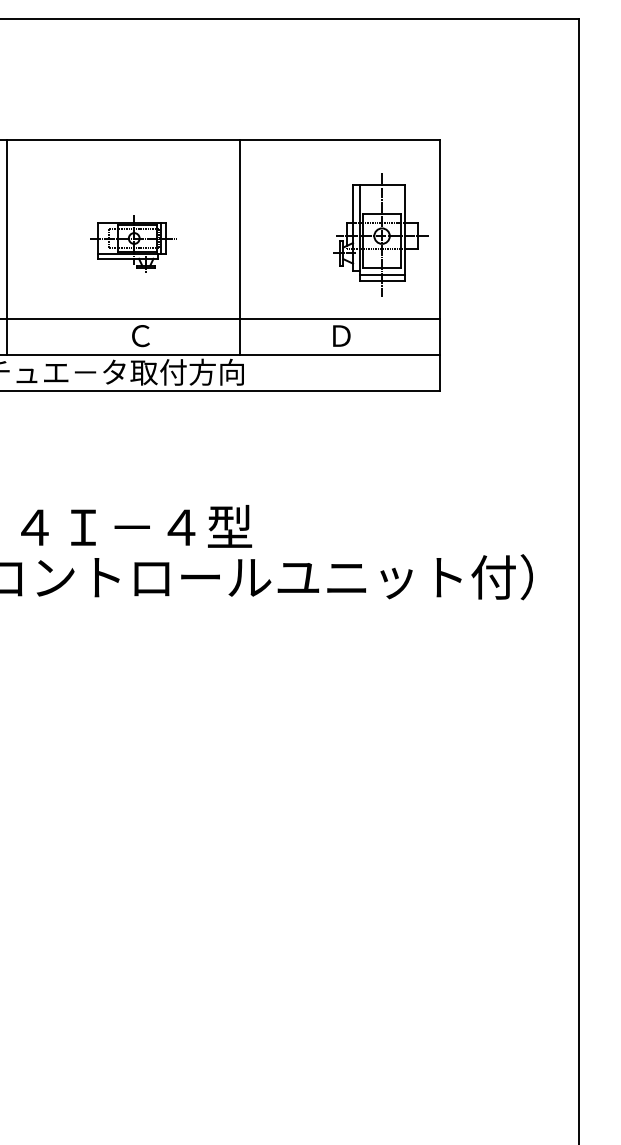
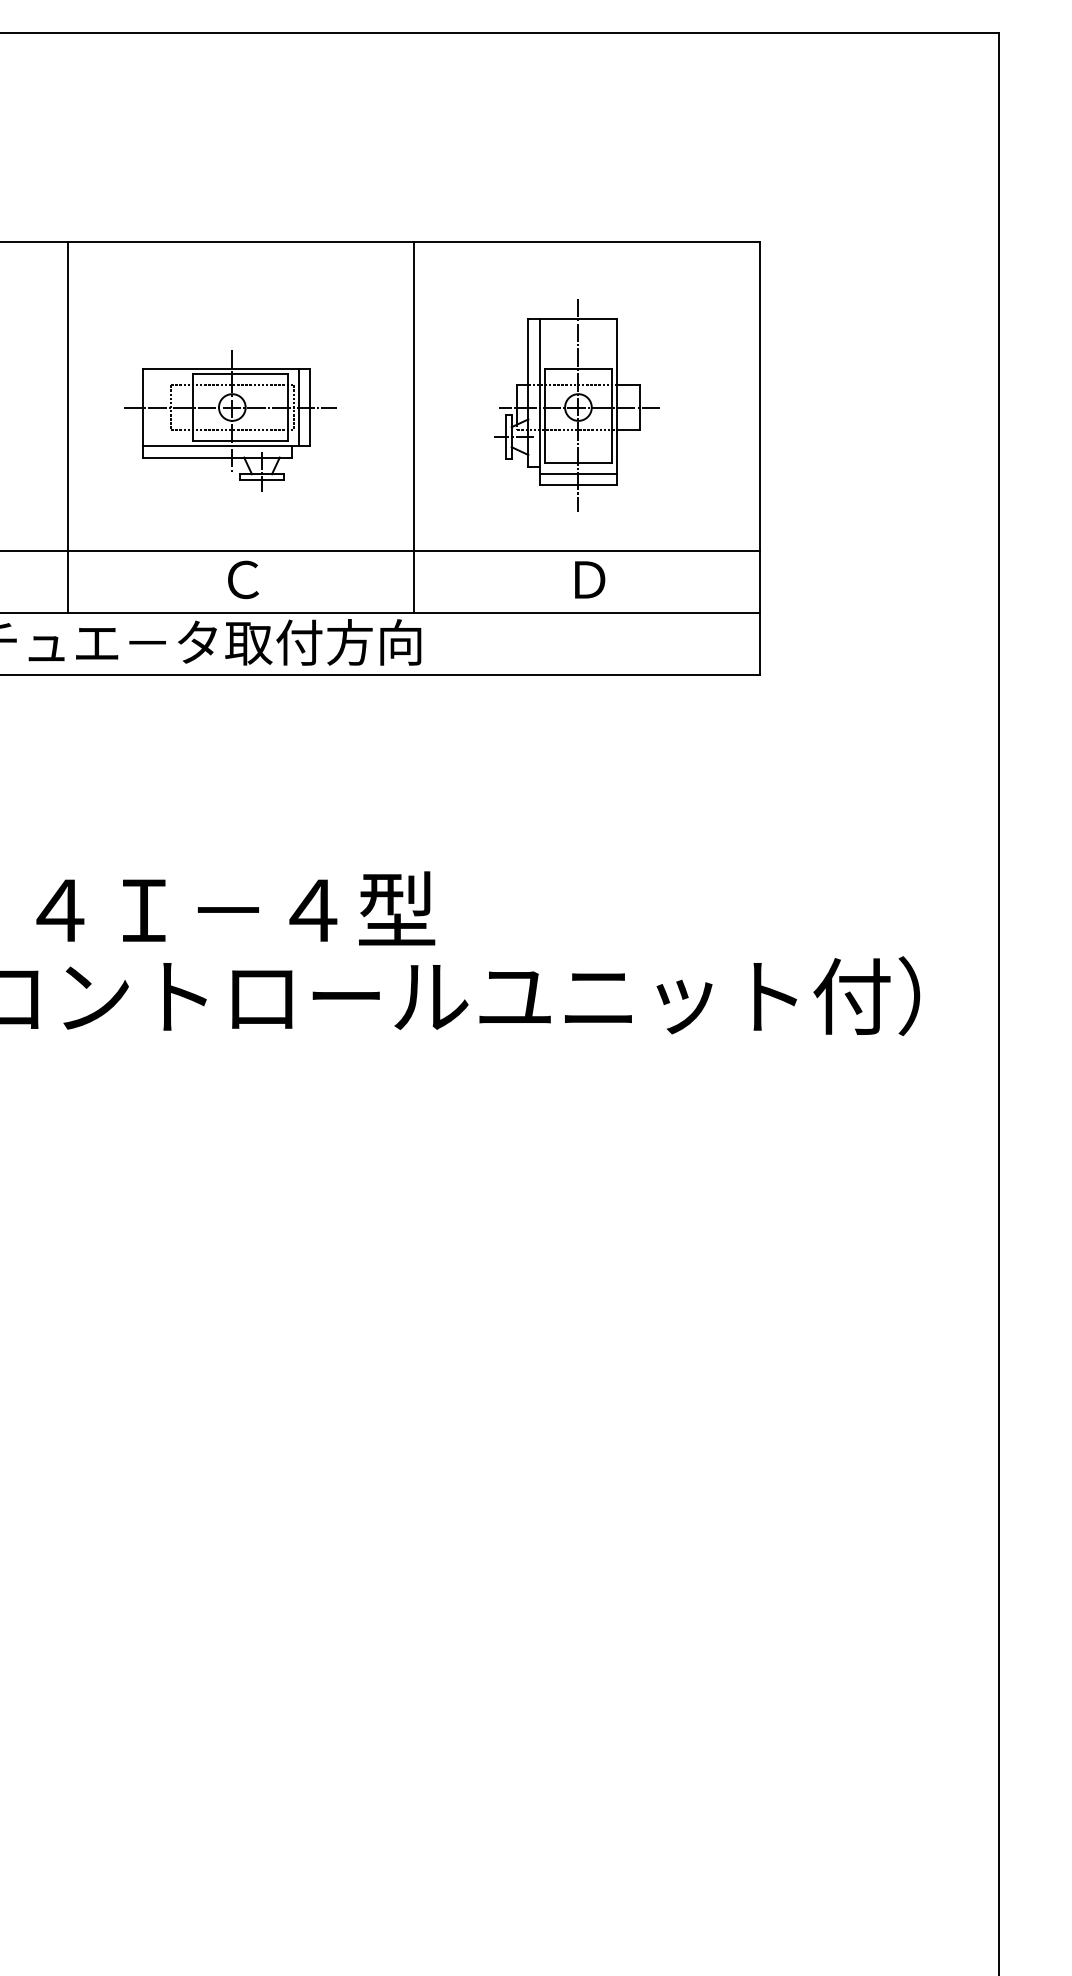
part: (380, 234) -> (575, 404), moved
part: (133, 243) -> (230, 420), size x1.43
line: (7, 247) -> (68, 427), moved

